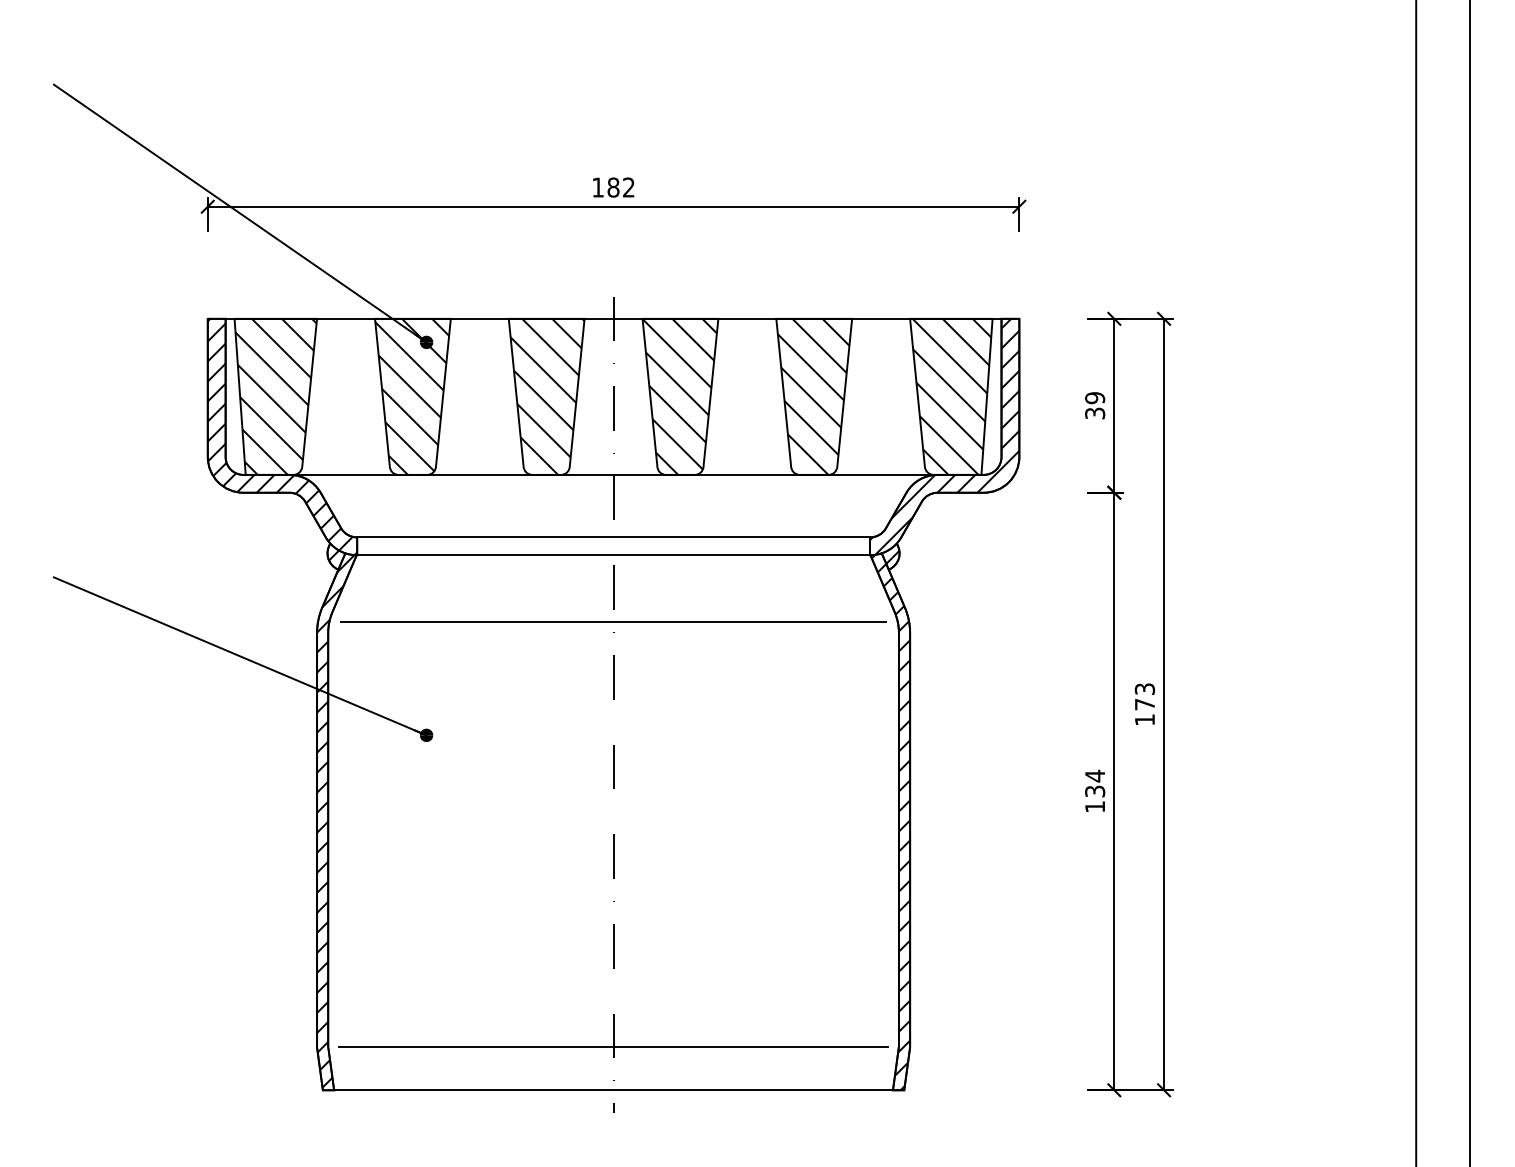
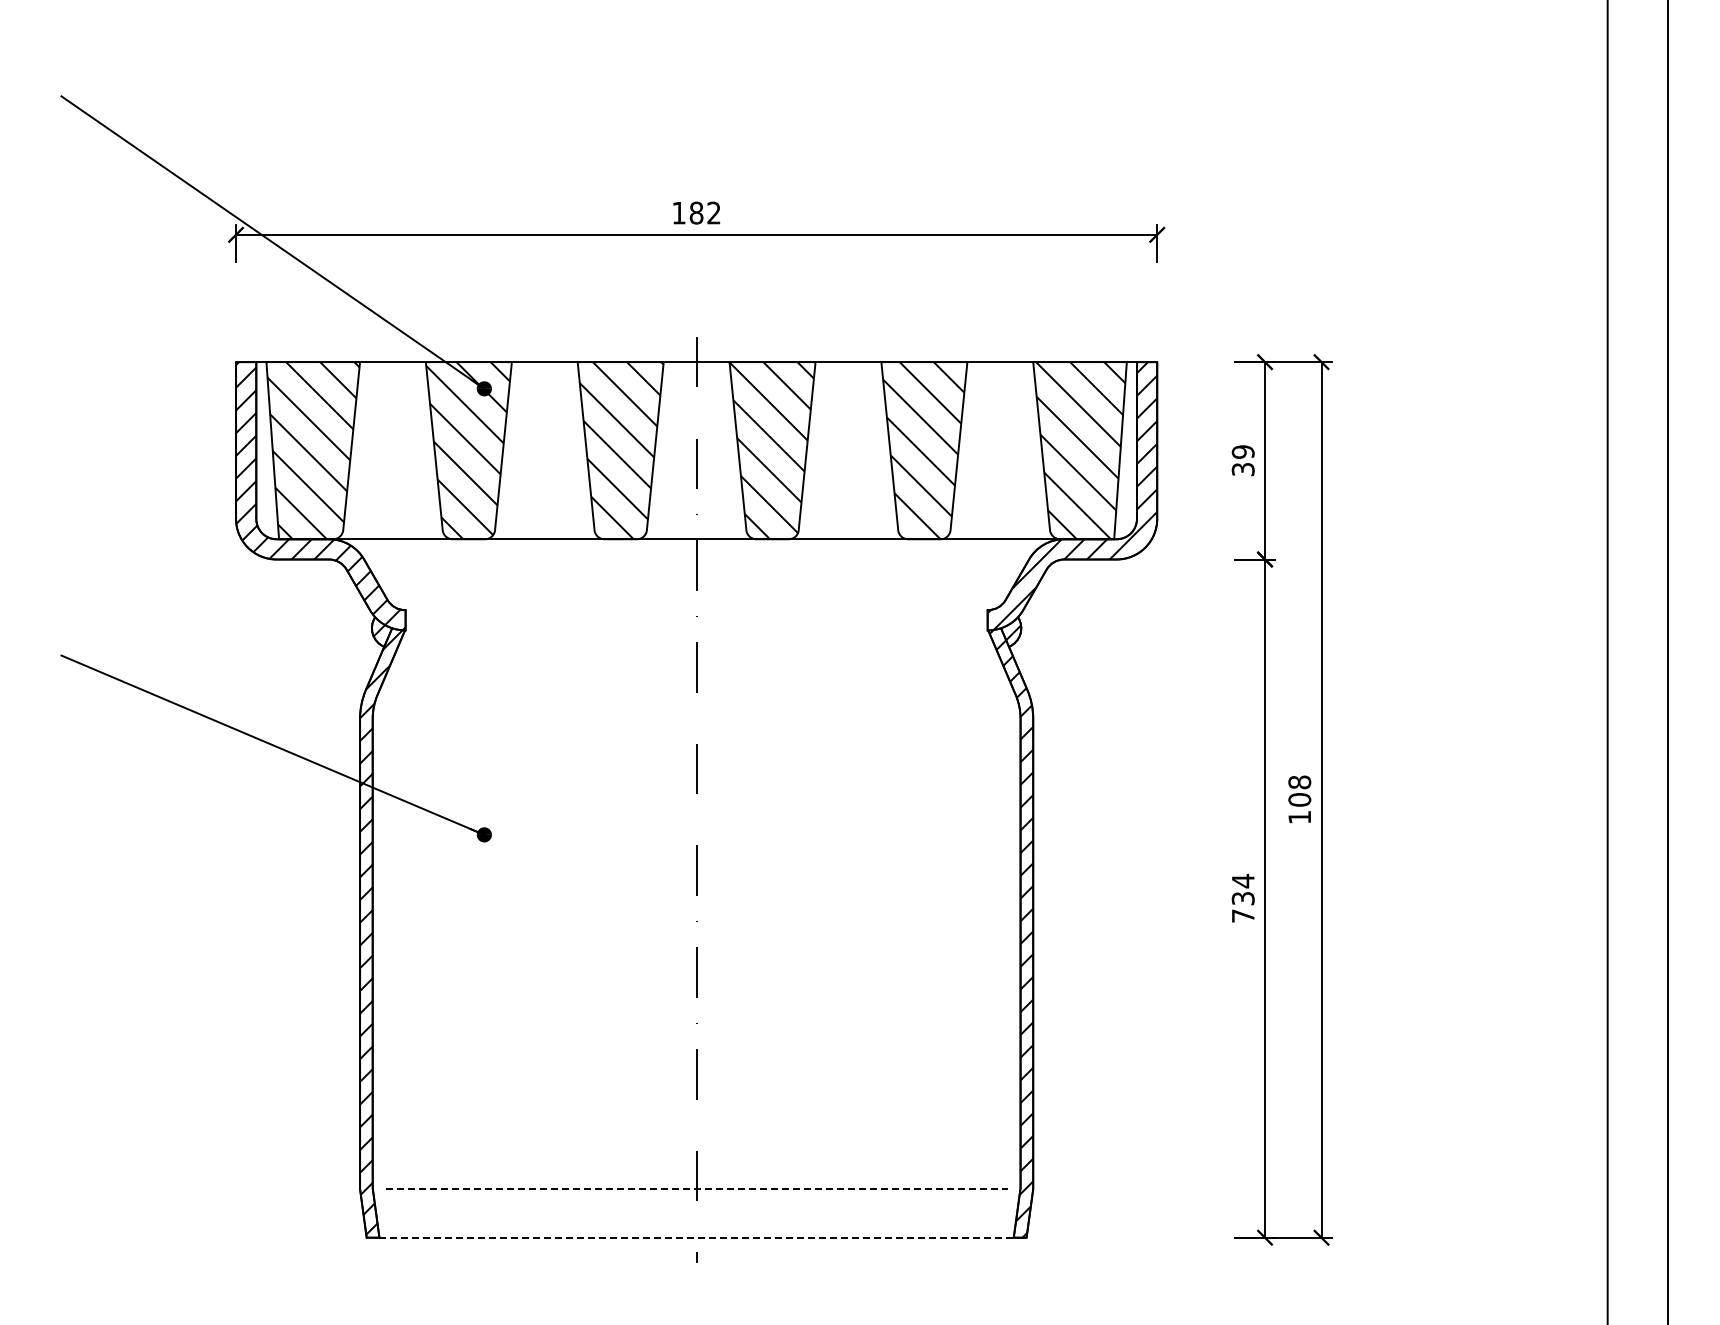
line: (613, 537) -> (696, 610), removed
line: (613, 555) -> (696, 630), removed
line: (613, 622) -> (696, 706), removed
text: (1144, 696) -> (1299, 790), 173 -> 108
text: (1095, 806) -> (1243, 915), 134 -> 734
line: (614, 1046) -> (697, 1188), solid -> dashed
line: (619, 1090) -> (703, 1237), solid -> dashed

